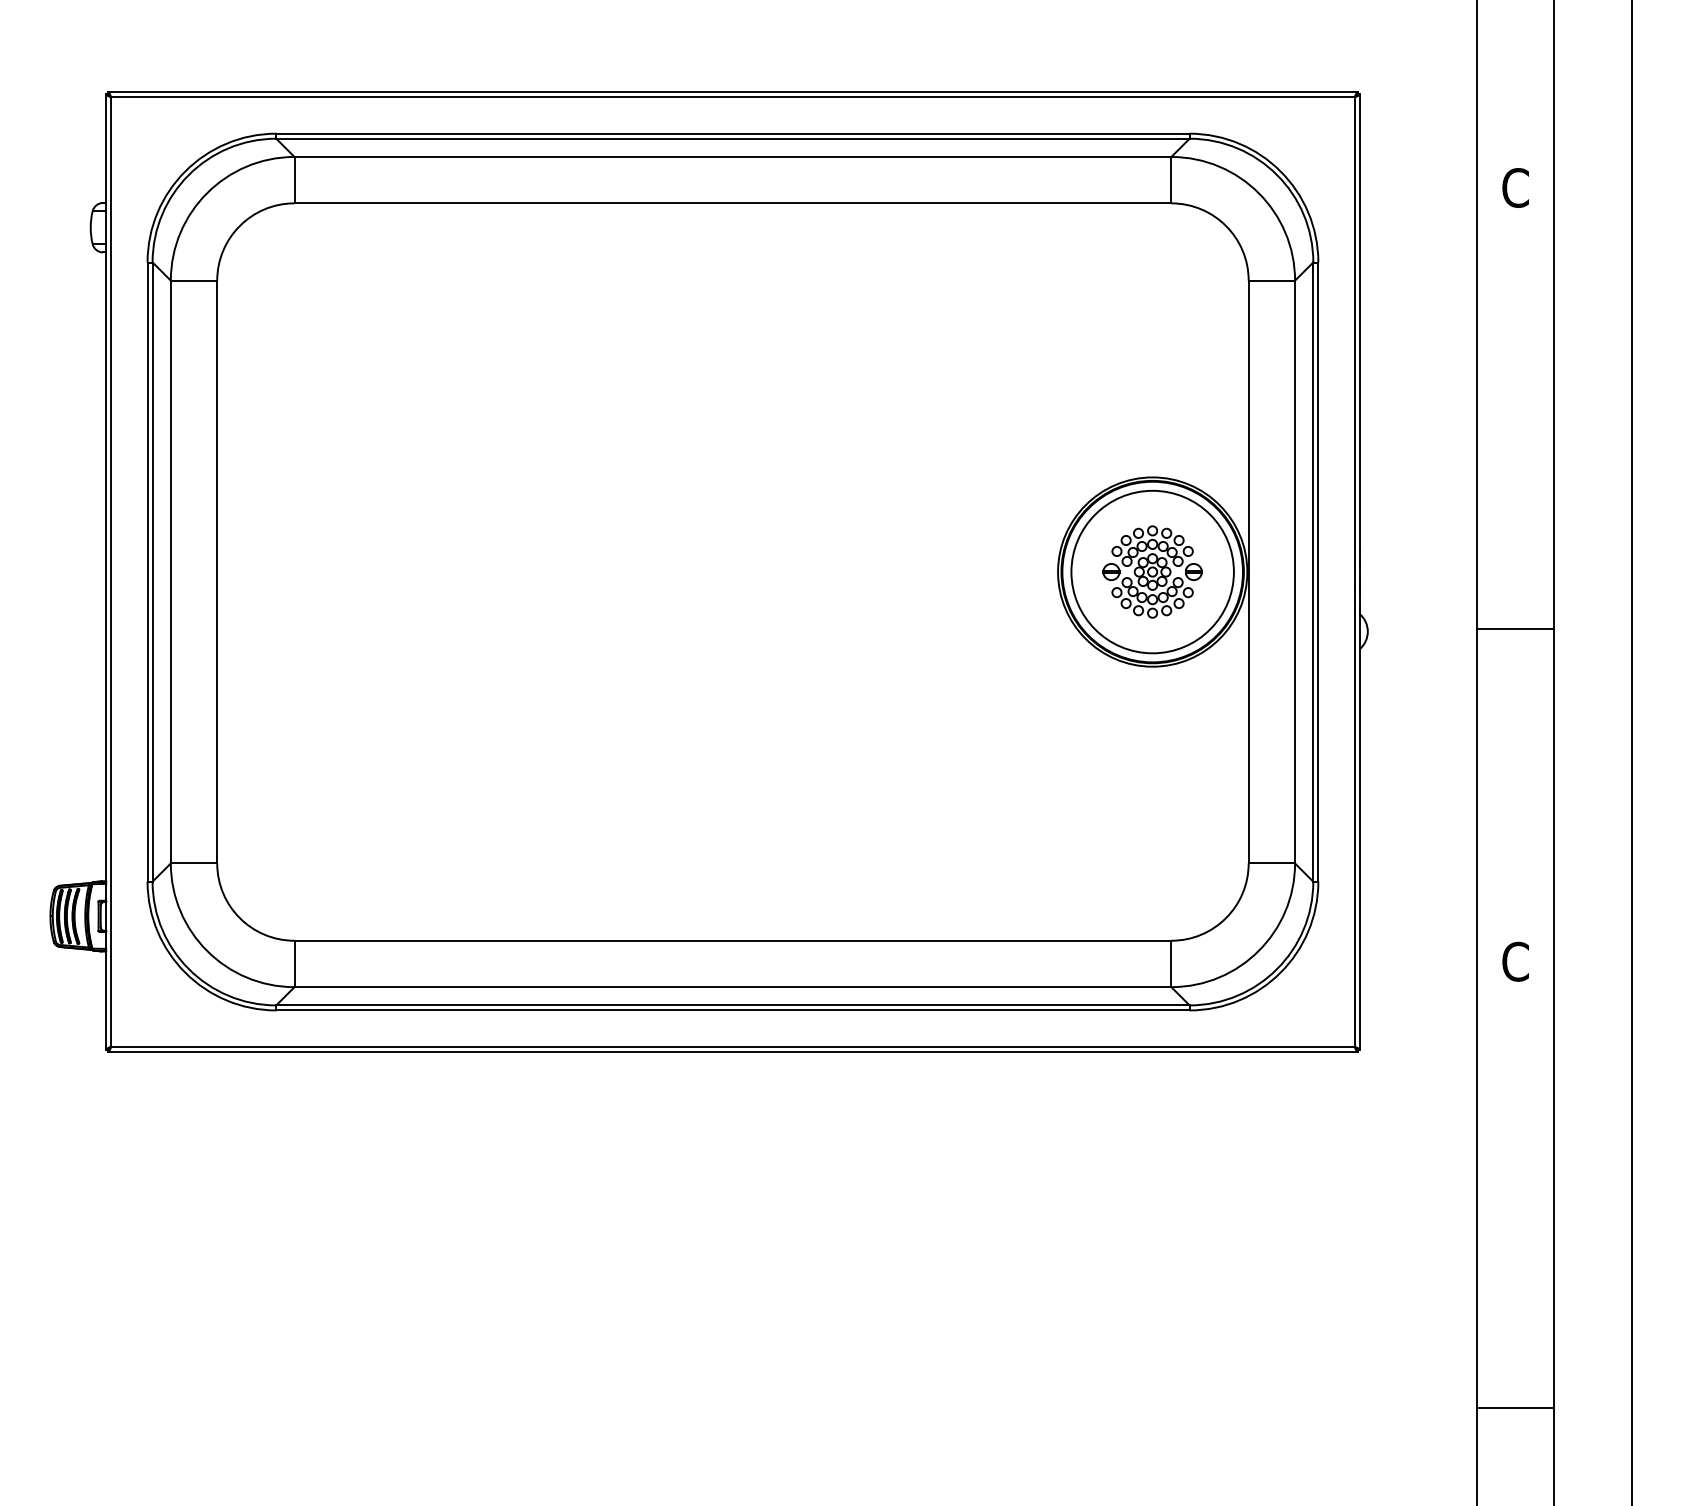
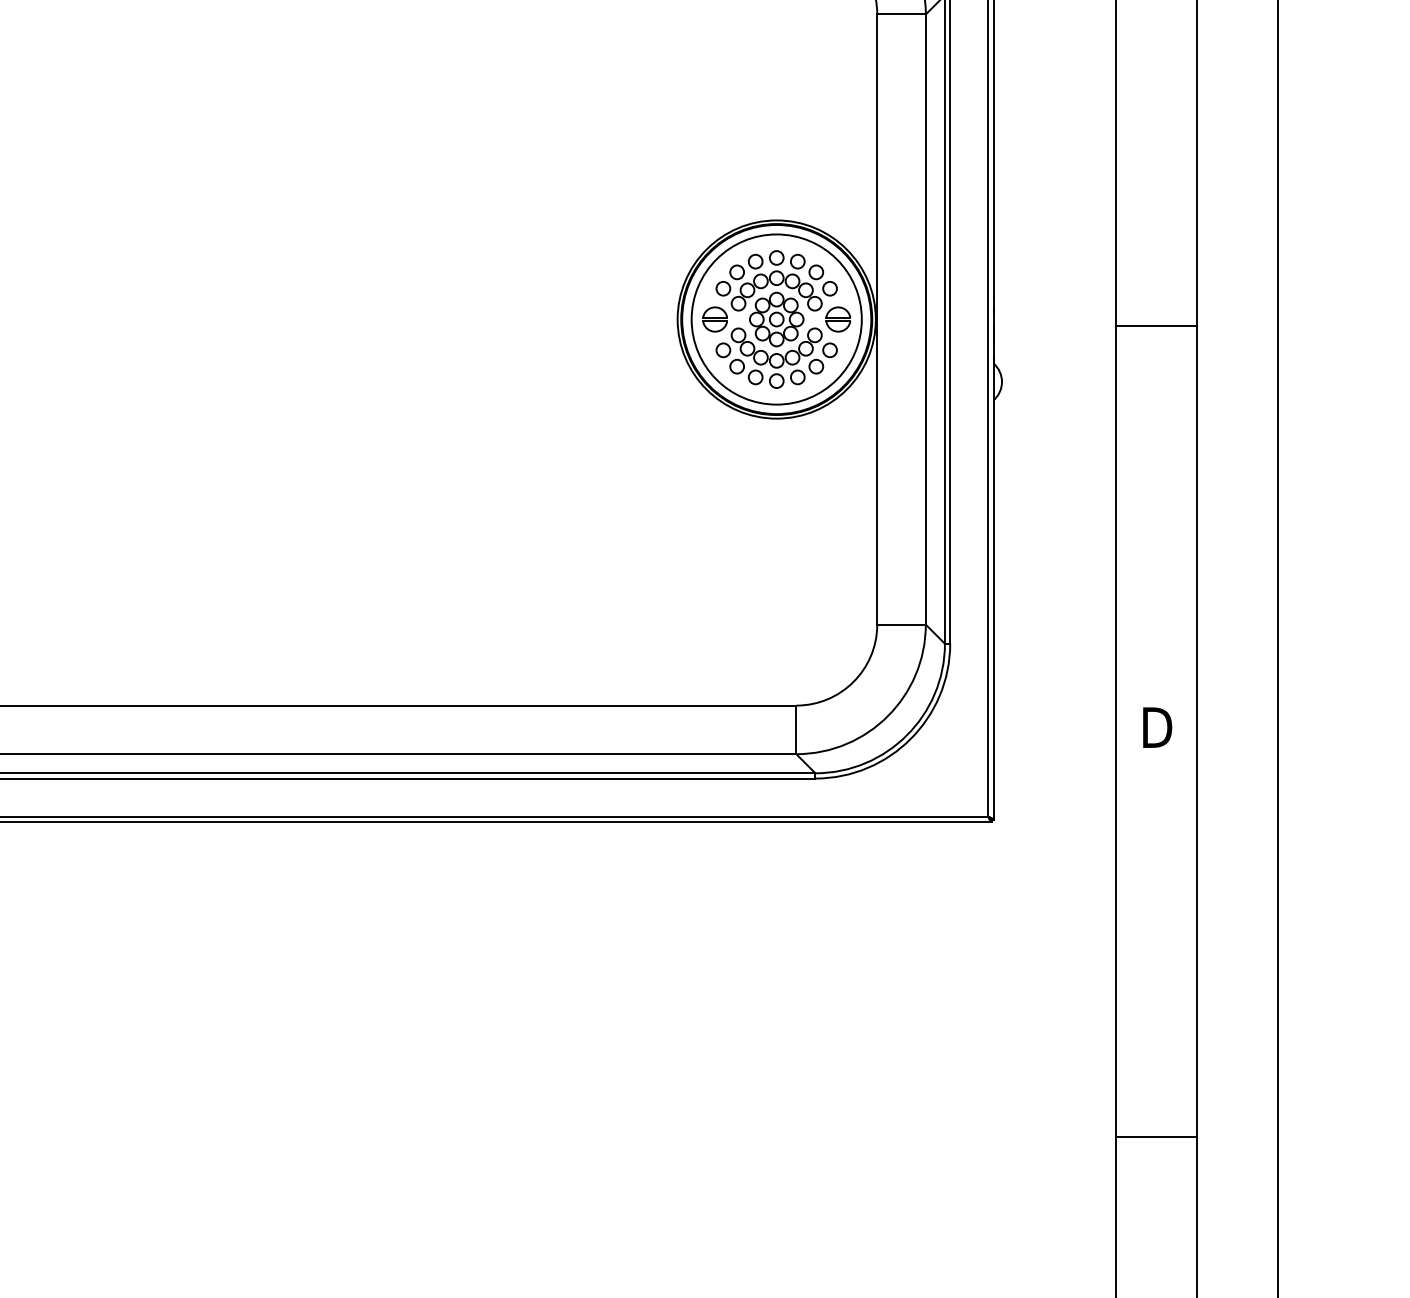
part: (1152, 571) -> (776, 318), size x1.43
line: (1515, 629) -> (1156, 326), moved
text: (1516, 961) -> (1157, 727), C -> D
line: (1515, 1408) -> (1156, 1136), moved

